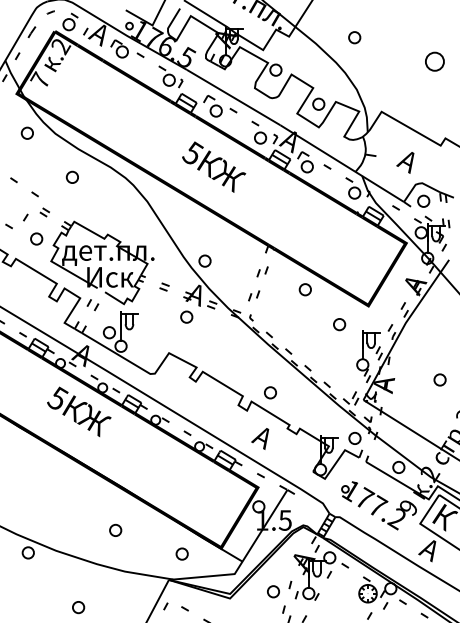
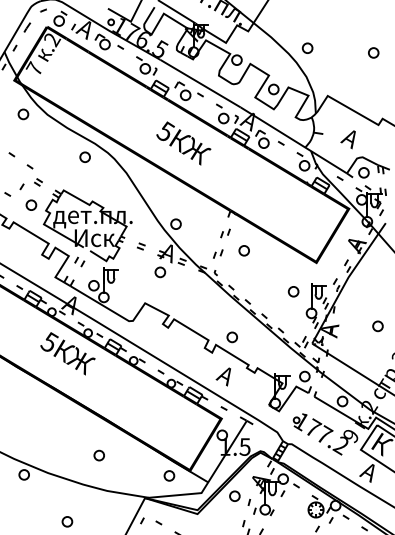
part: (354, 36) -> (307, 47), moved
part: (434, 61) -> (373, 52), size x0.62
part: (71, 176) -> (84, 156), moved
part: (304, 289) -> (243, 250), moved
part: (339, 324) -> (293, 291), moved
part: (182, 553) -> (169, 475), moved
part: (273, 590) -> (234, 495), moved

